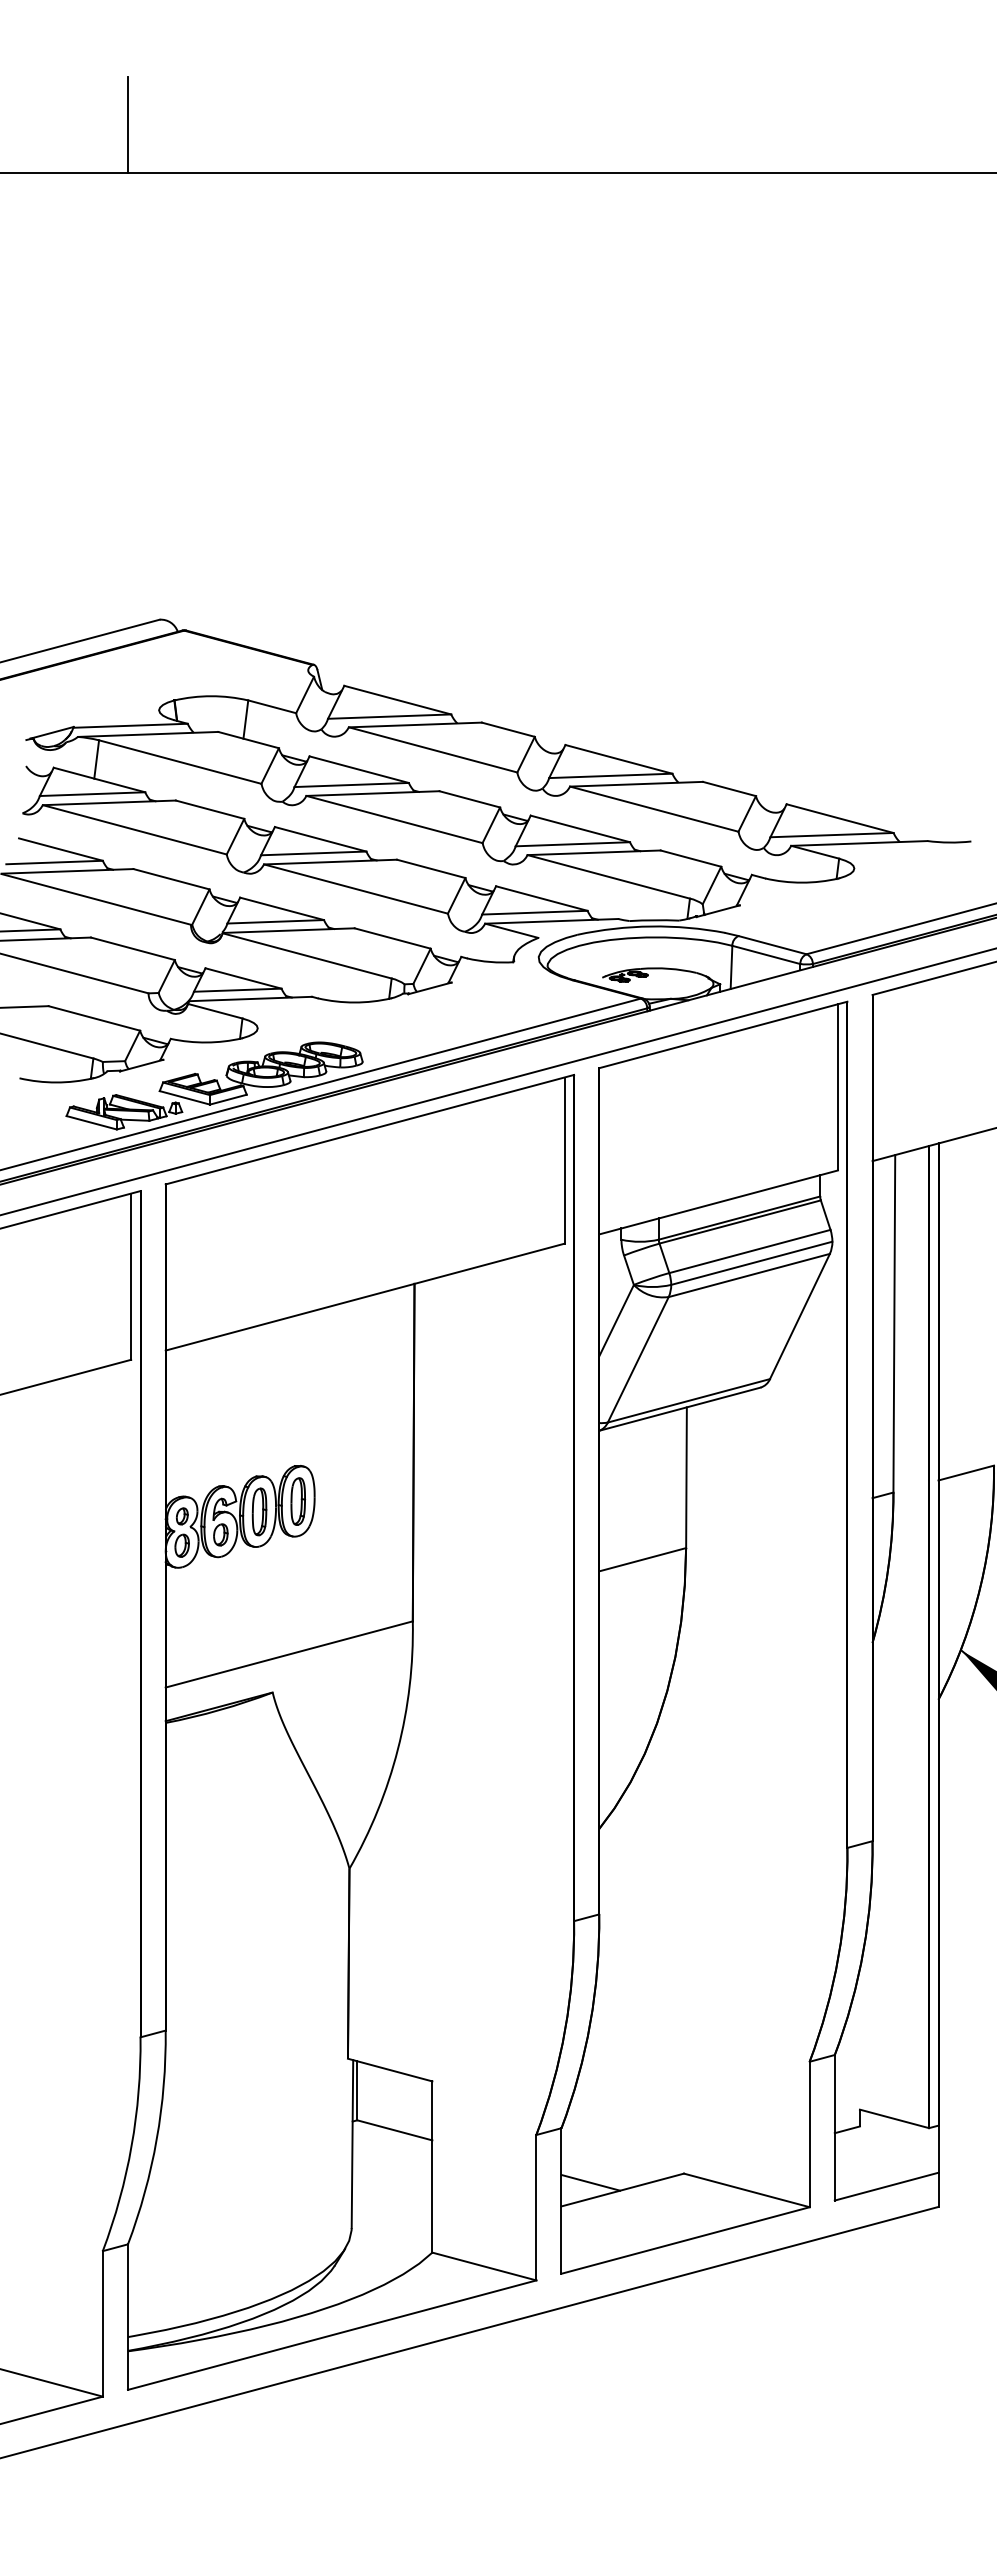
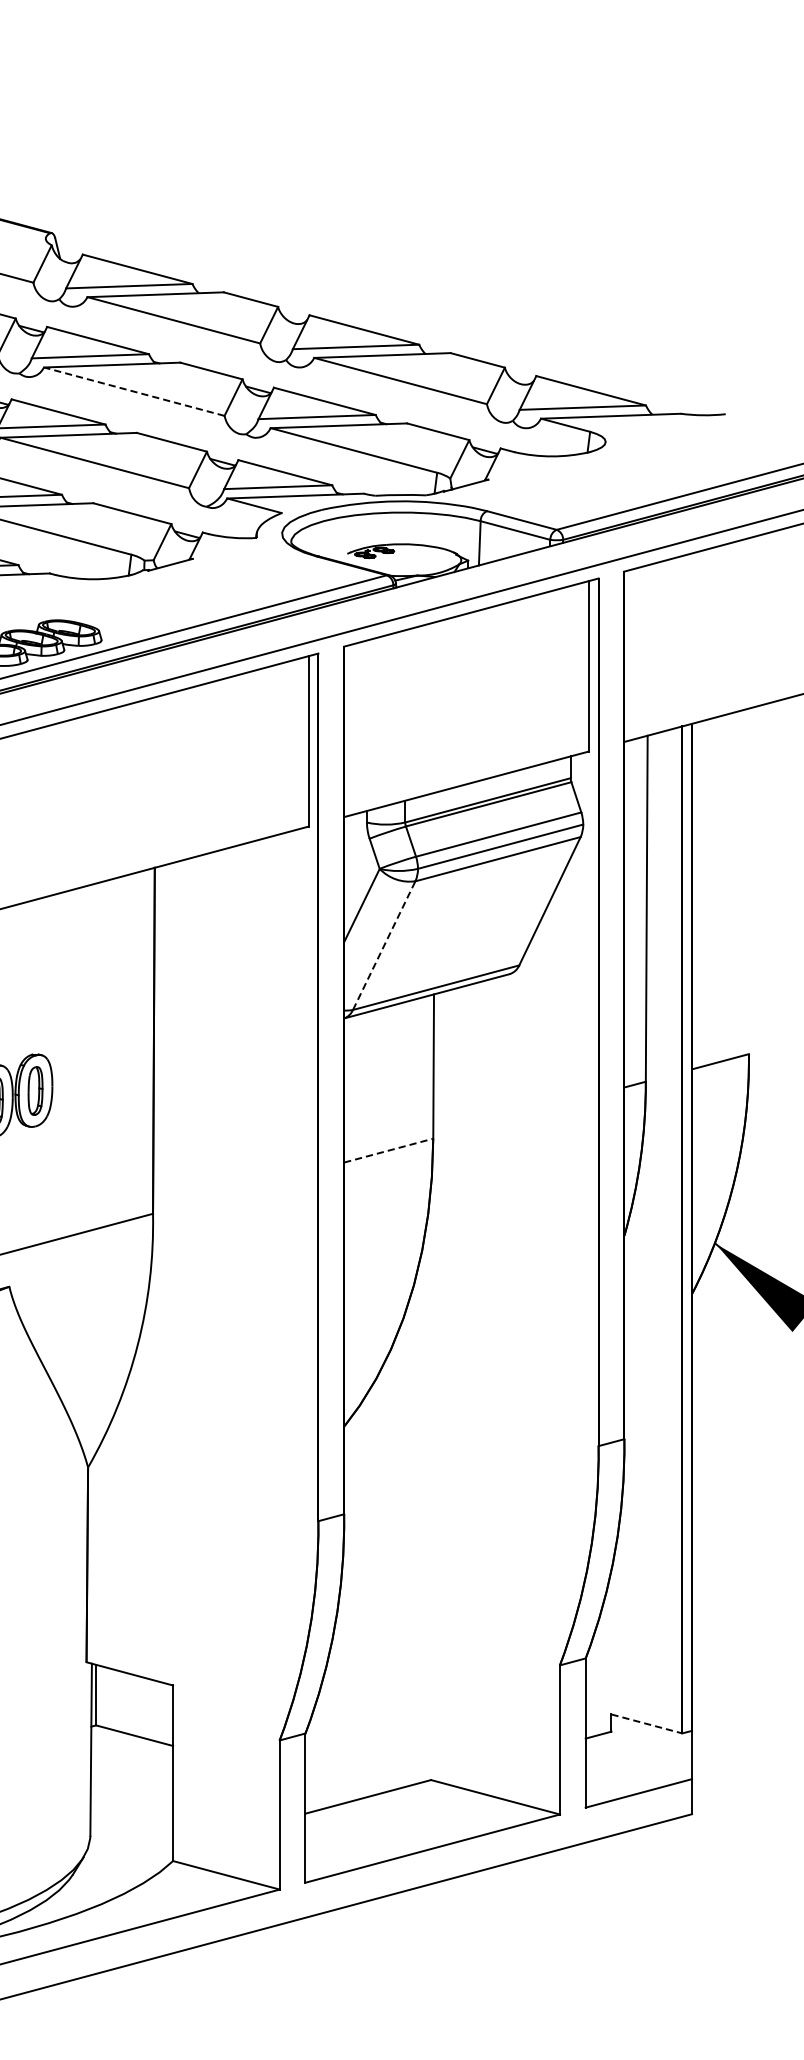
line: (394, 819) -> (134, 391), solid -> dashed
line: (638, 1359) -> (384, 945), solid -> dashed
line: (642, 1559) -> (388, 1150), solid -> dashed
line: (894, 2118) -> (646, 1723), solid -> dashed
line: (590, 2182) -> (335, 1789), removed

